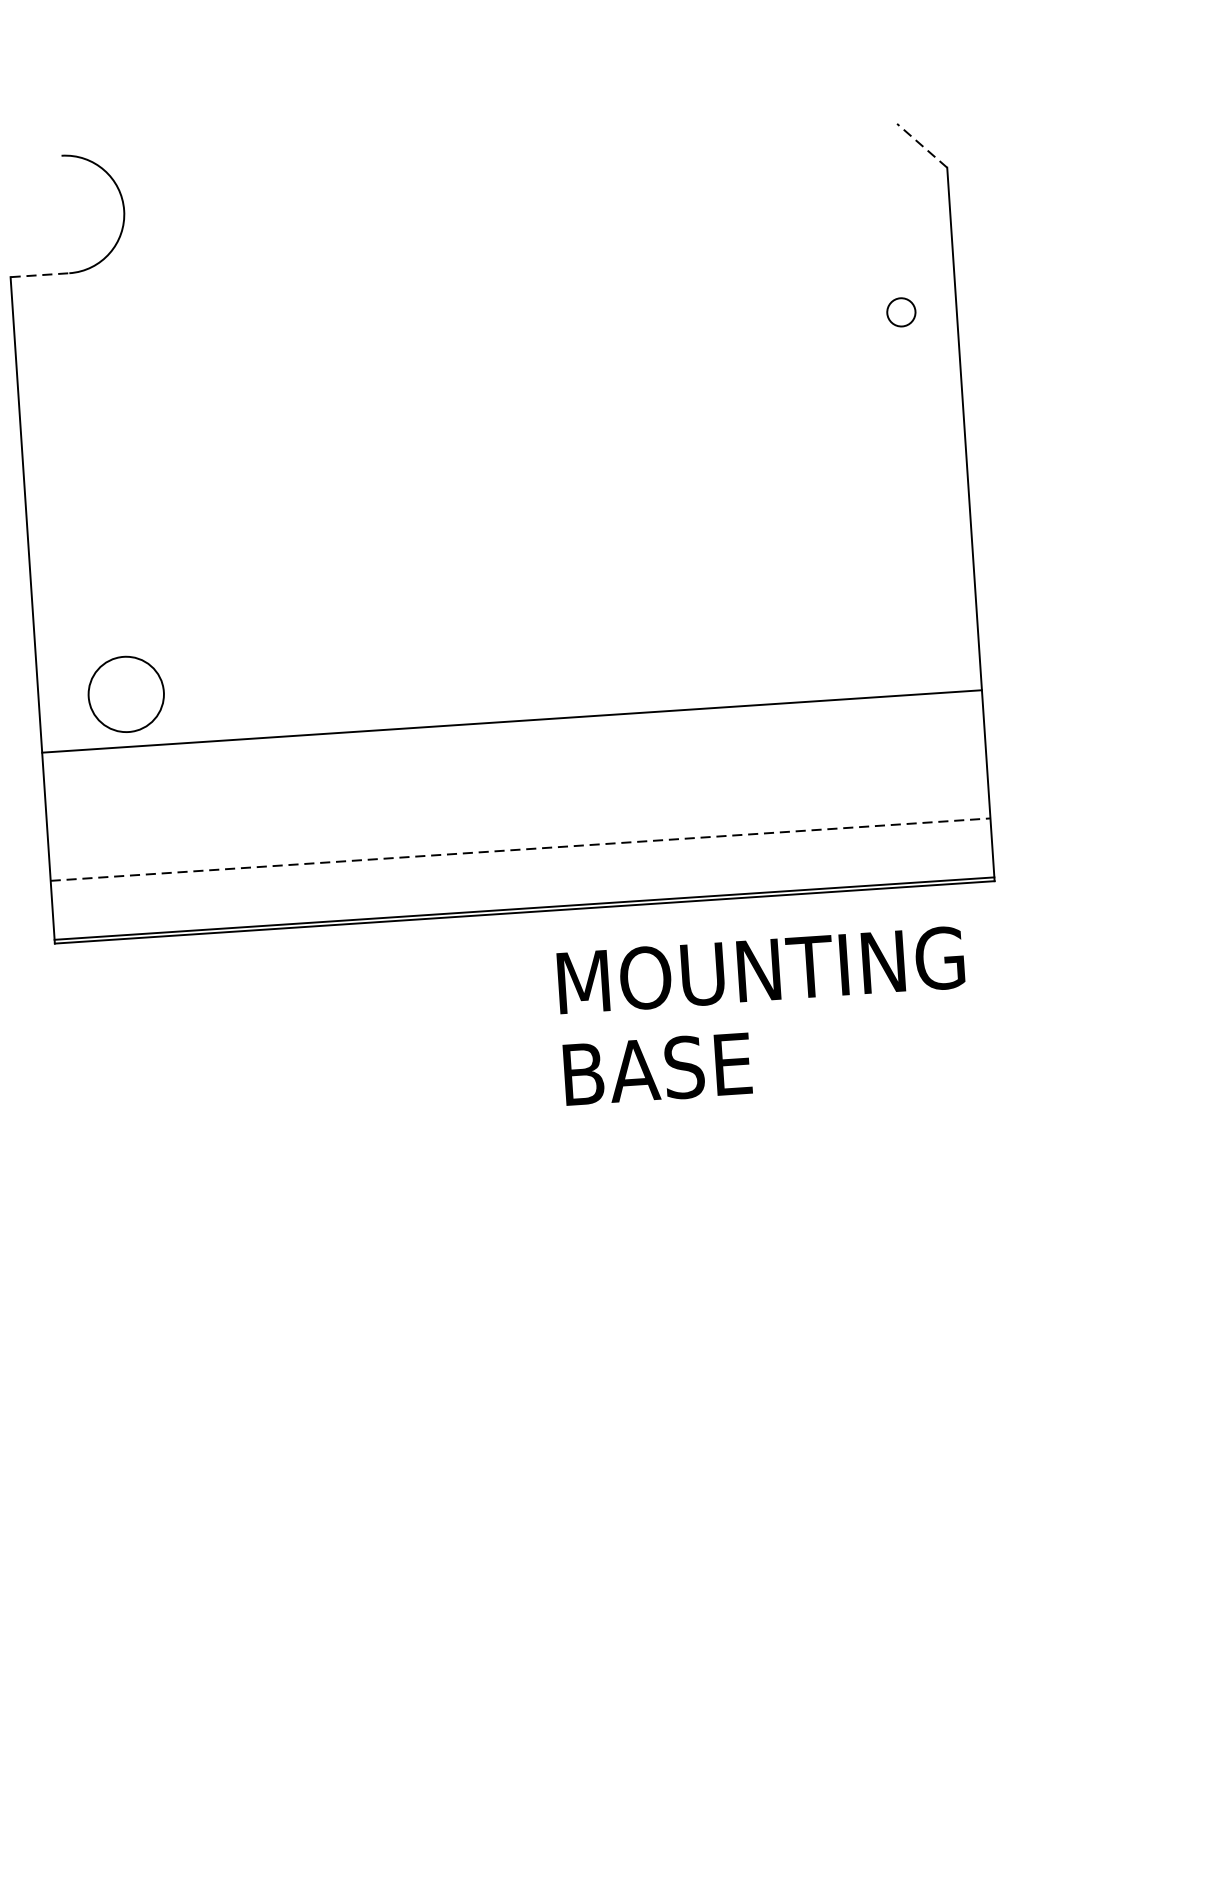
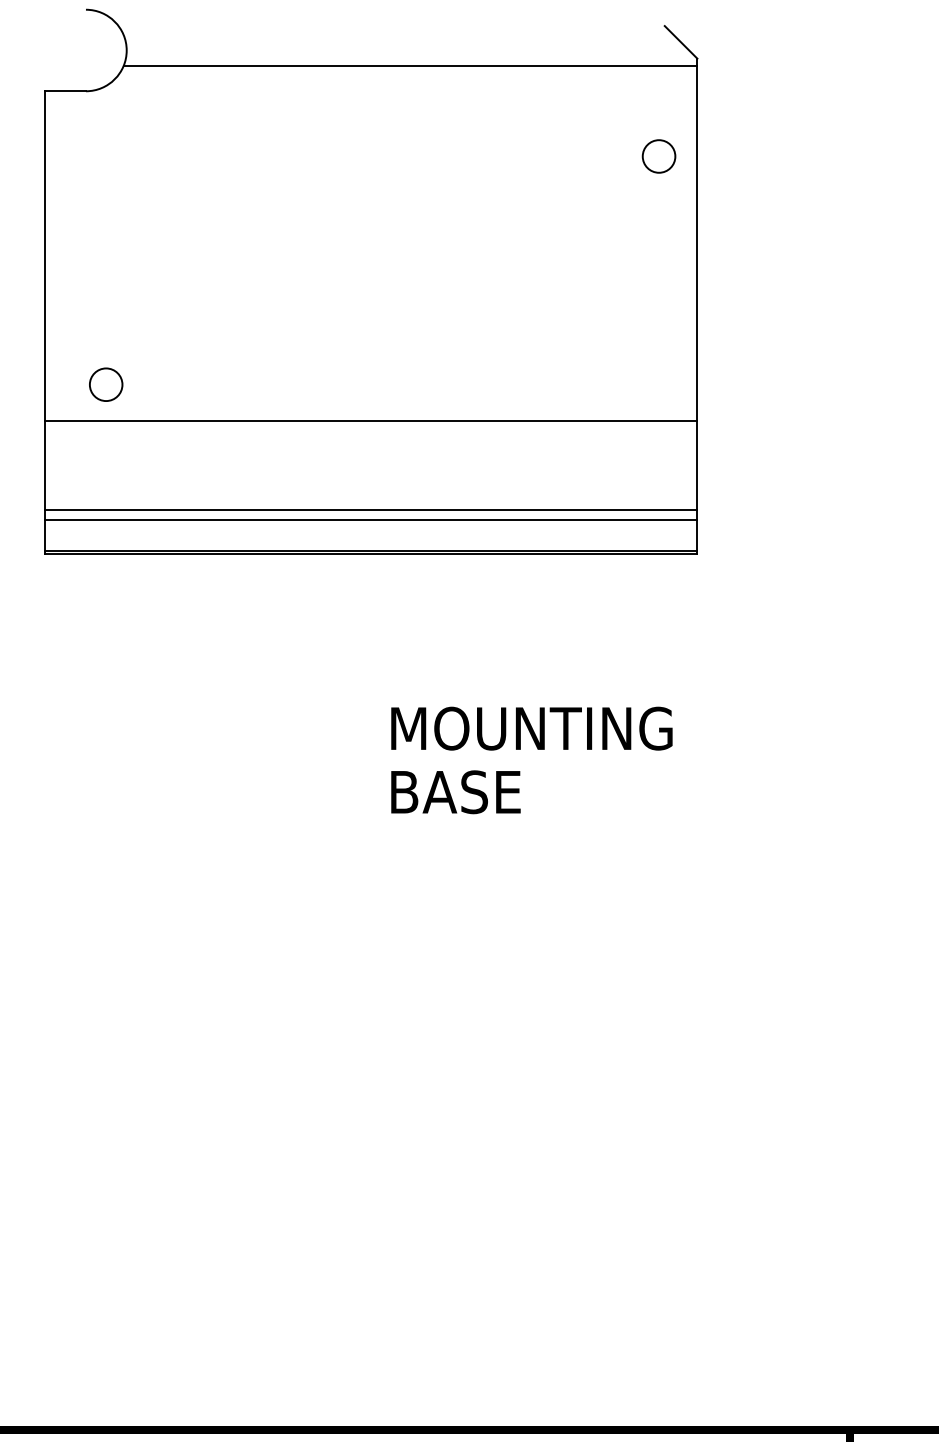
line: (921, 146) -> (680, 42), dashed -> solid
line: (534, 205) -> (410, 65), added
line: (41, 275) -> (66, 91), dashed -> solid
circle: (900, 312) -> (658, 156), size x1.67
circle: (127, 693) -> (106, 384), size x0.62
line: (520, 849) -> (371, 510), dashed -> solid
line: (521, 864) -> (371, 520), added
text: (763, 1016) -> (531, 760), moved

